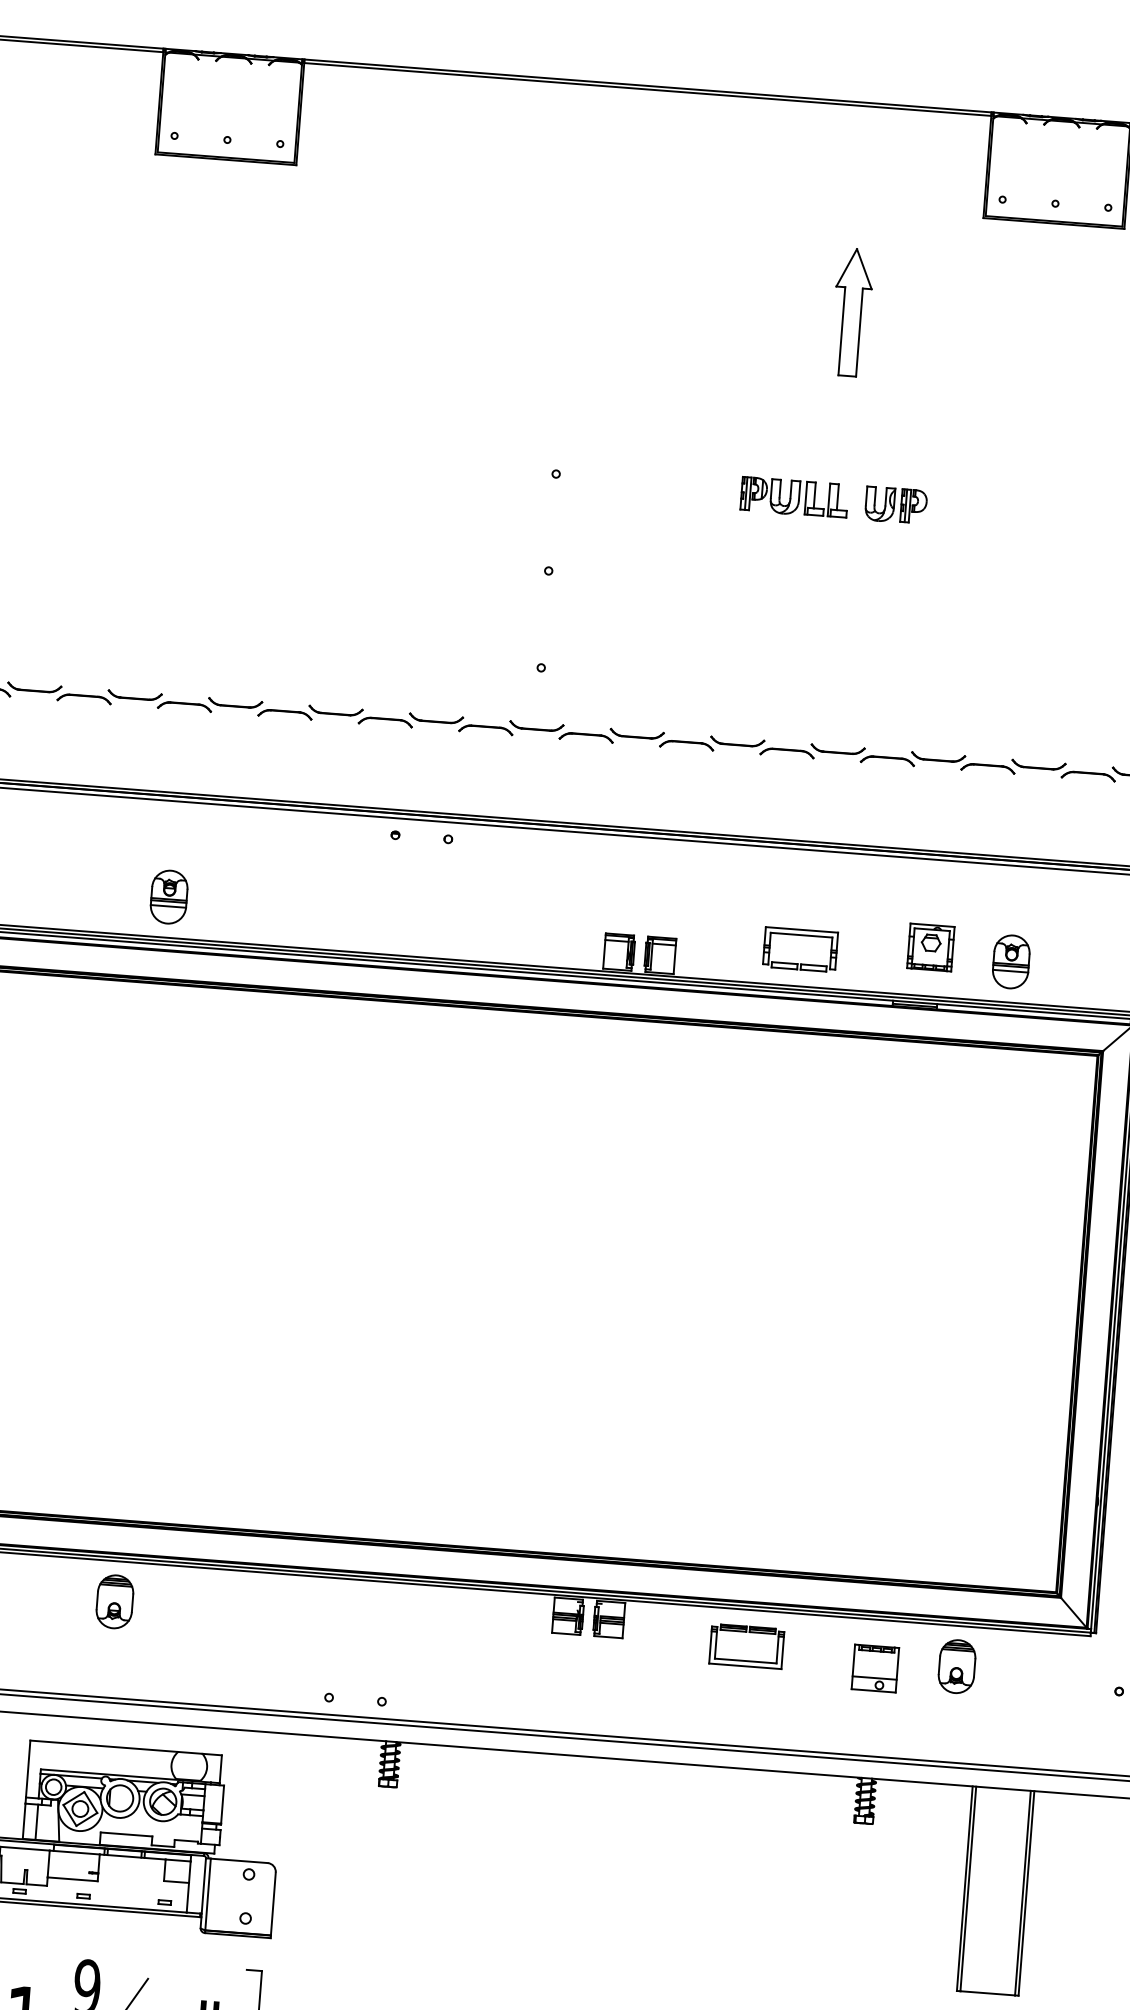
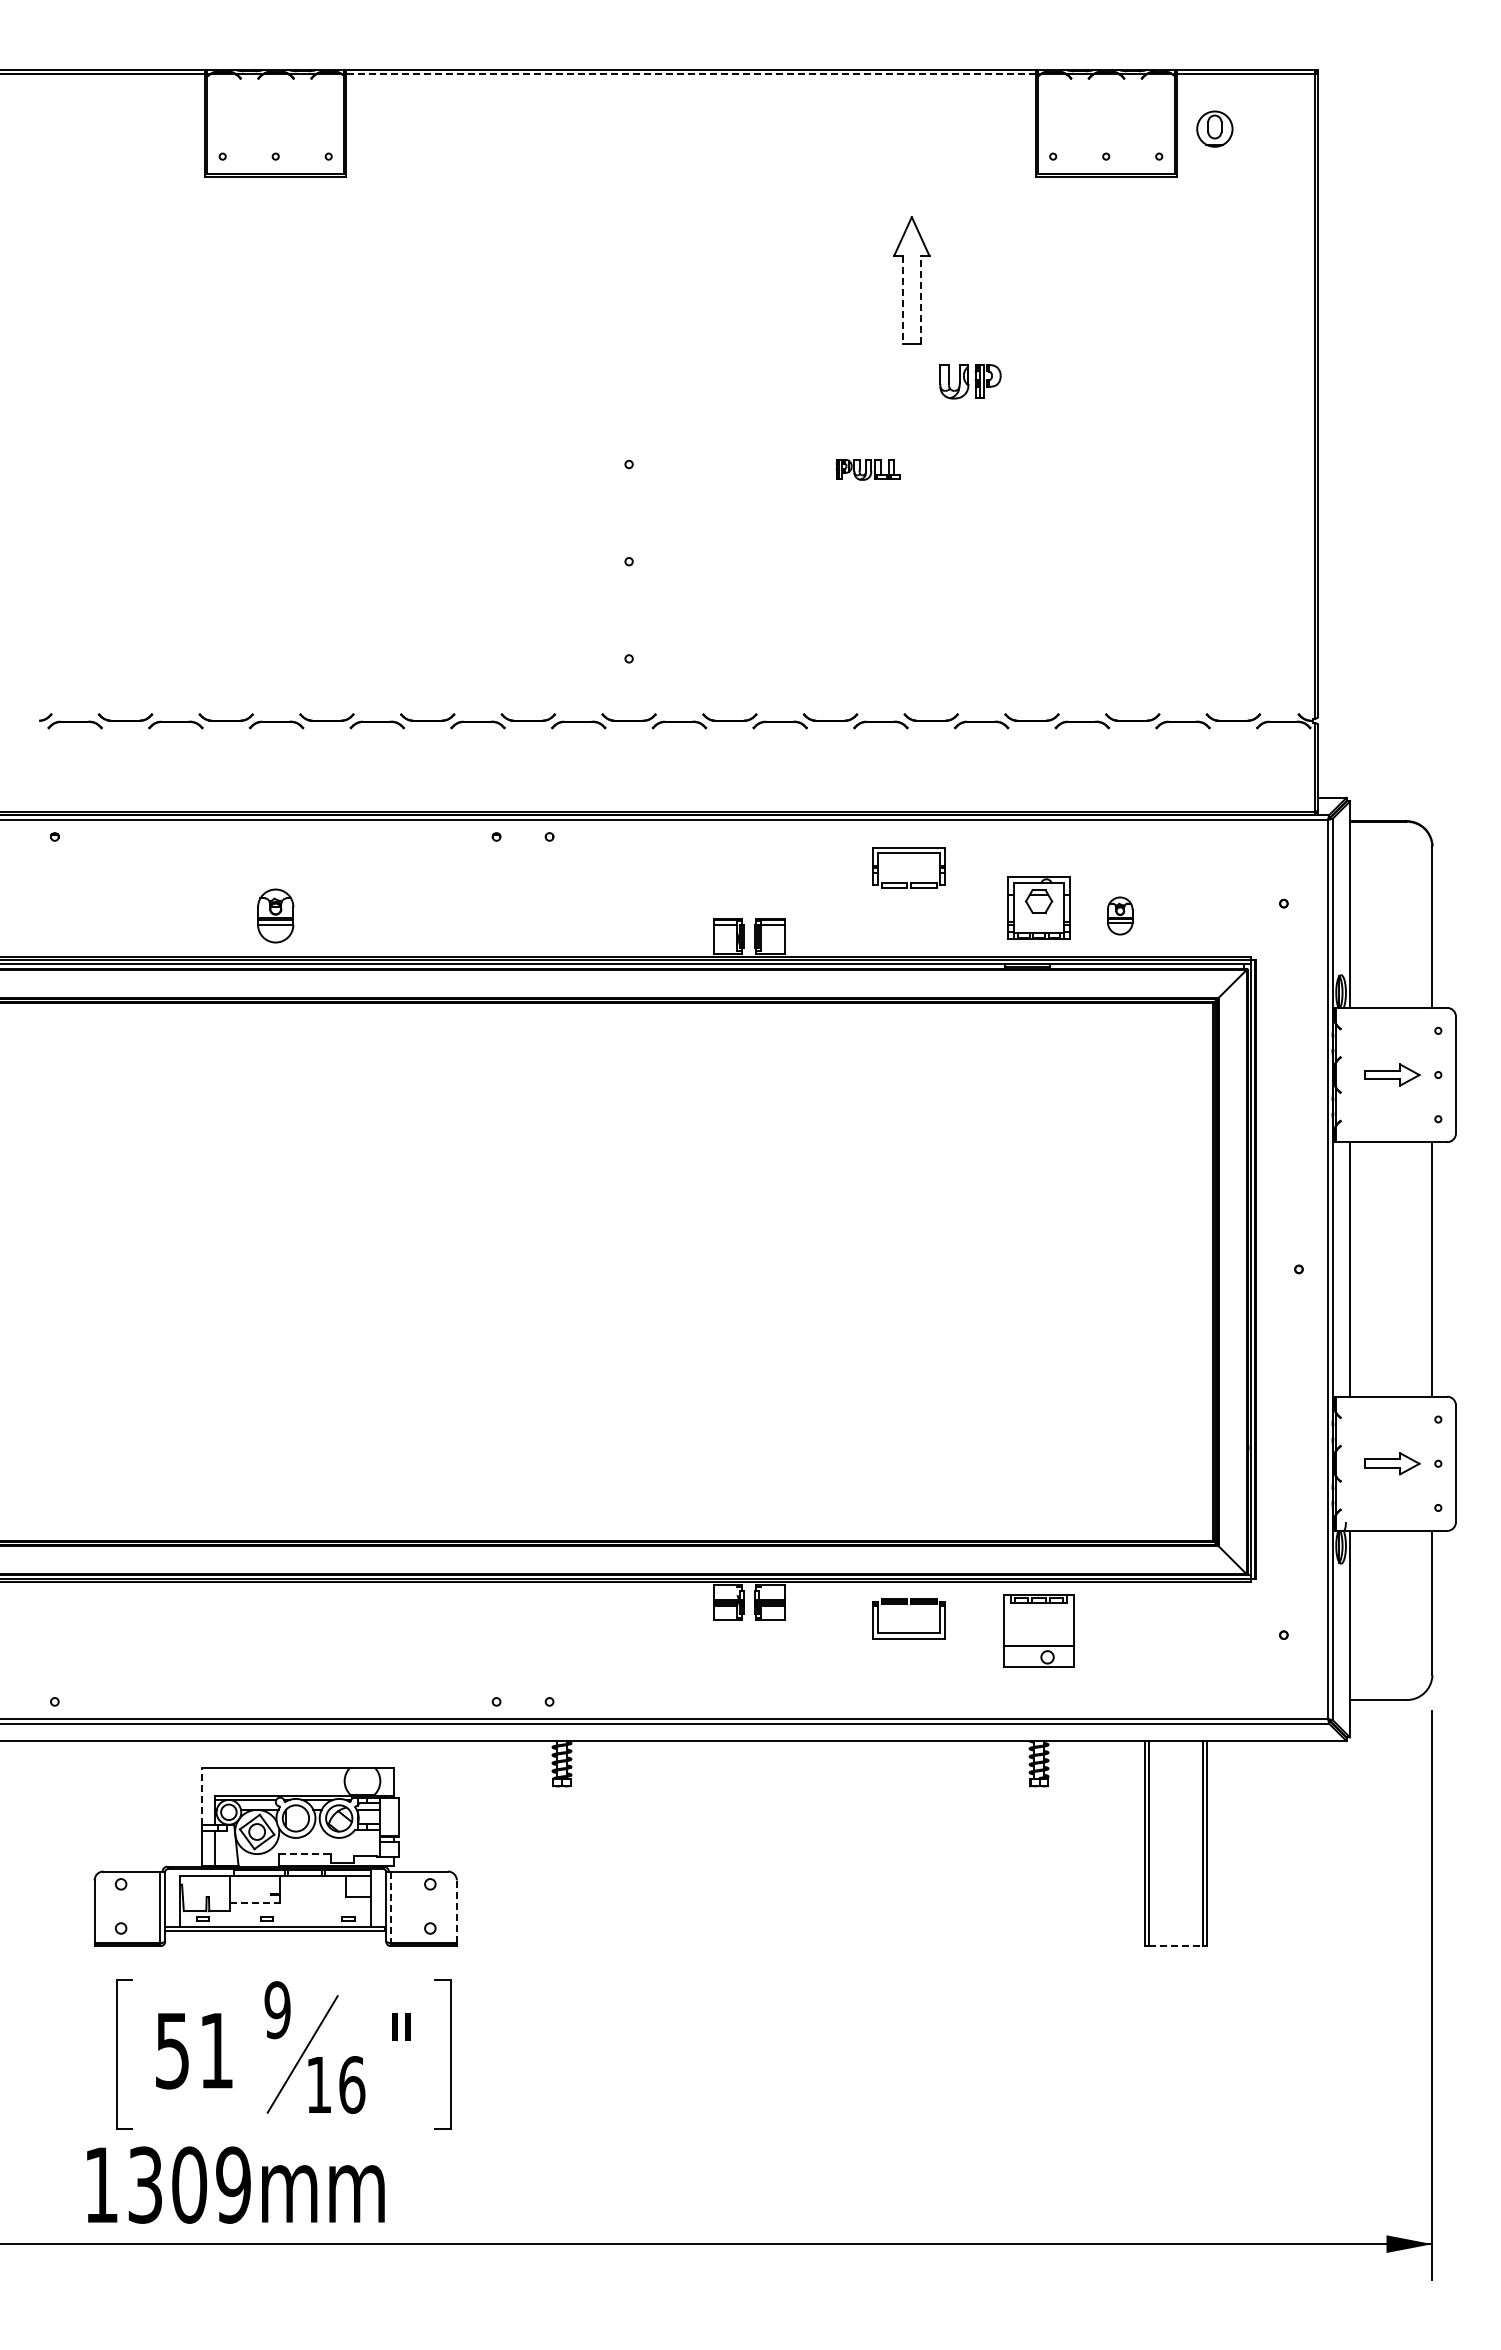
line: (647, 89) -> (690, 74), solid -> dashed
line: (842, 331) -> (903, 300), solid -> dashed
line: (859, 331) -> (920, 299), solid -> dashed
part: (794, 497) -> (868, 469), size x0.6
part: (896, 505) -> (970, 381), moved
part: (800, 935) -> (908, 853), moved
part: (930, 947) -> (1038, 907), size x1.4
part: (1010, 961) -> (1119, 915), size x0.7
part: (114, 1601) -> (275, 1622), removed
part: (956, 1666) -> (1119, 1622), removed
part: (874, 1668) -> (1038, 1630), size x1.6
line: (28, 1769) -> (202, 1796), solid -> dashed
line: (126, 1834) -> (305, 1853), solid -> dashed
line: (73, 1879) -> (255, 1902), solid -> dashed
line: (208, 1894) -> (391, 1907), solid -> dashed
line: (273, 1903) -> (456, 1911), solid -> dashed
line: (988, 1993) -> (1176, 1946), solid -> dashed

